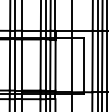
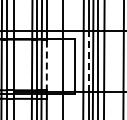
line: (97, 61) -> (88, 61), solid -> dashed
line: (55, 65) -> (46, 65), solid -> dashed

